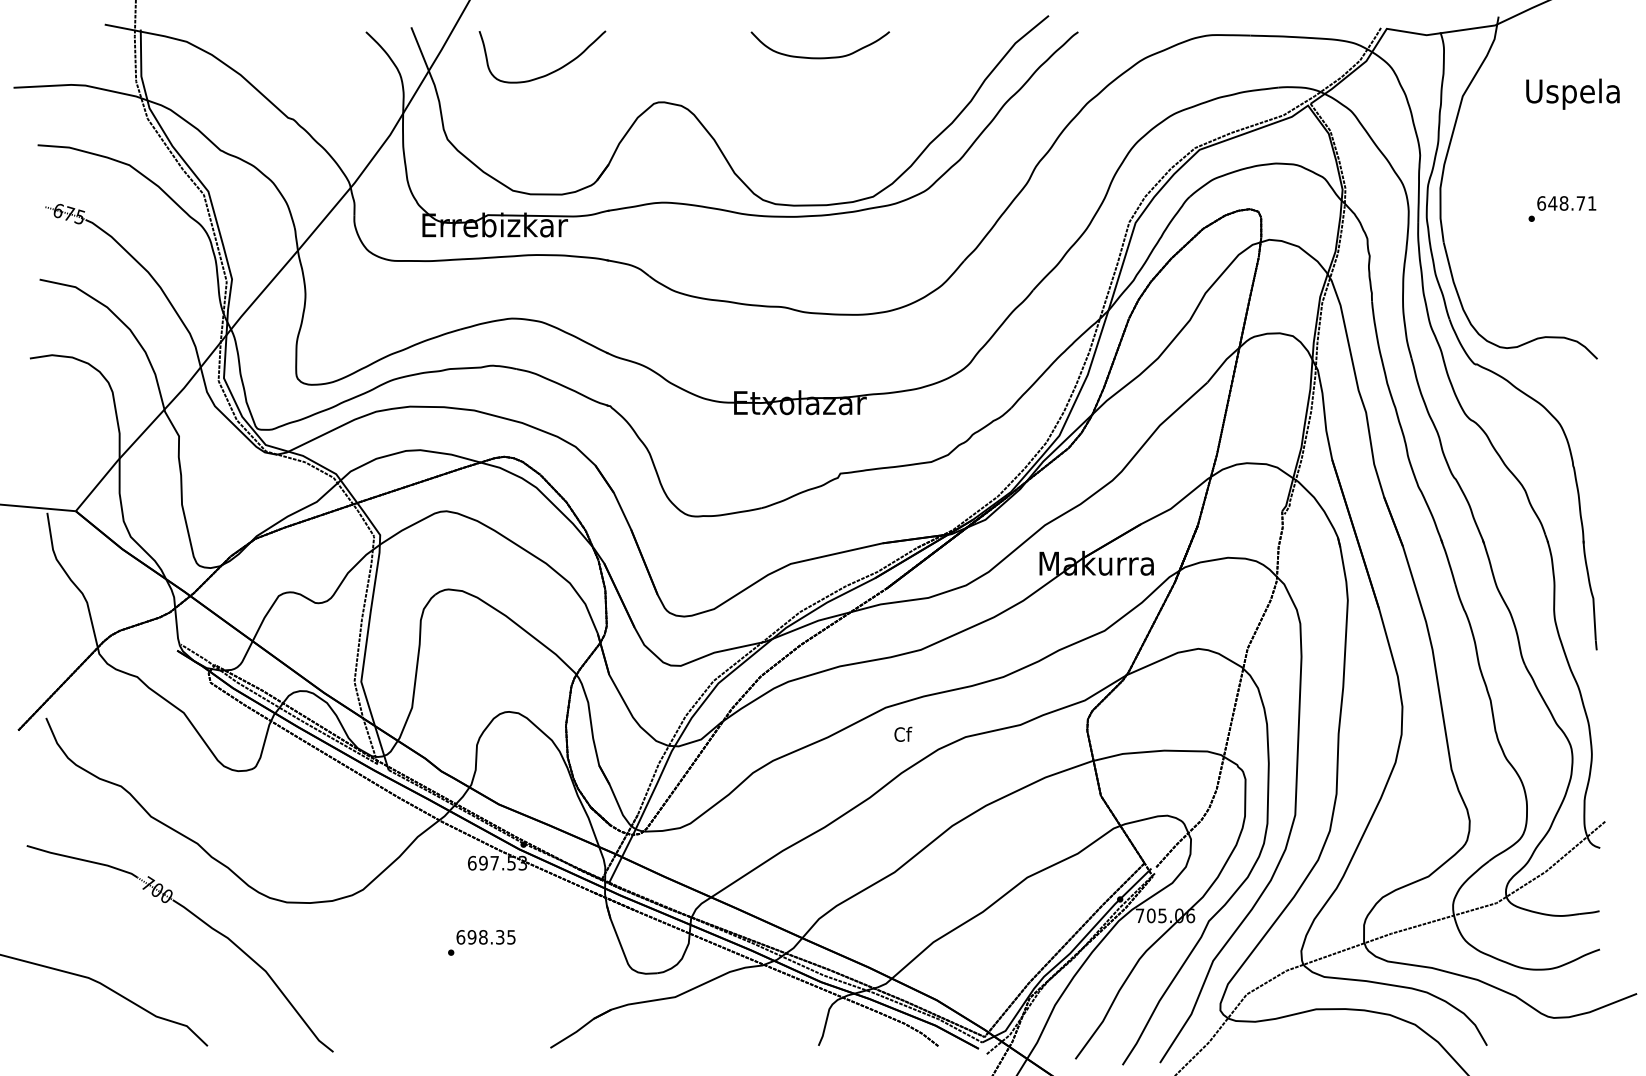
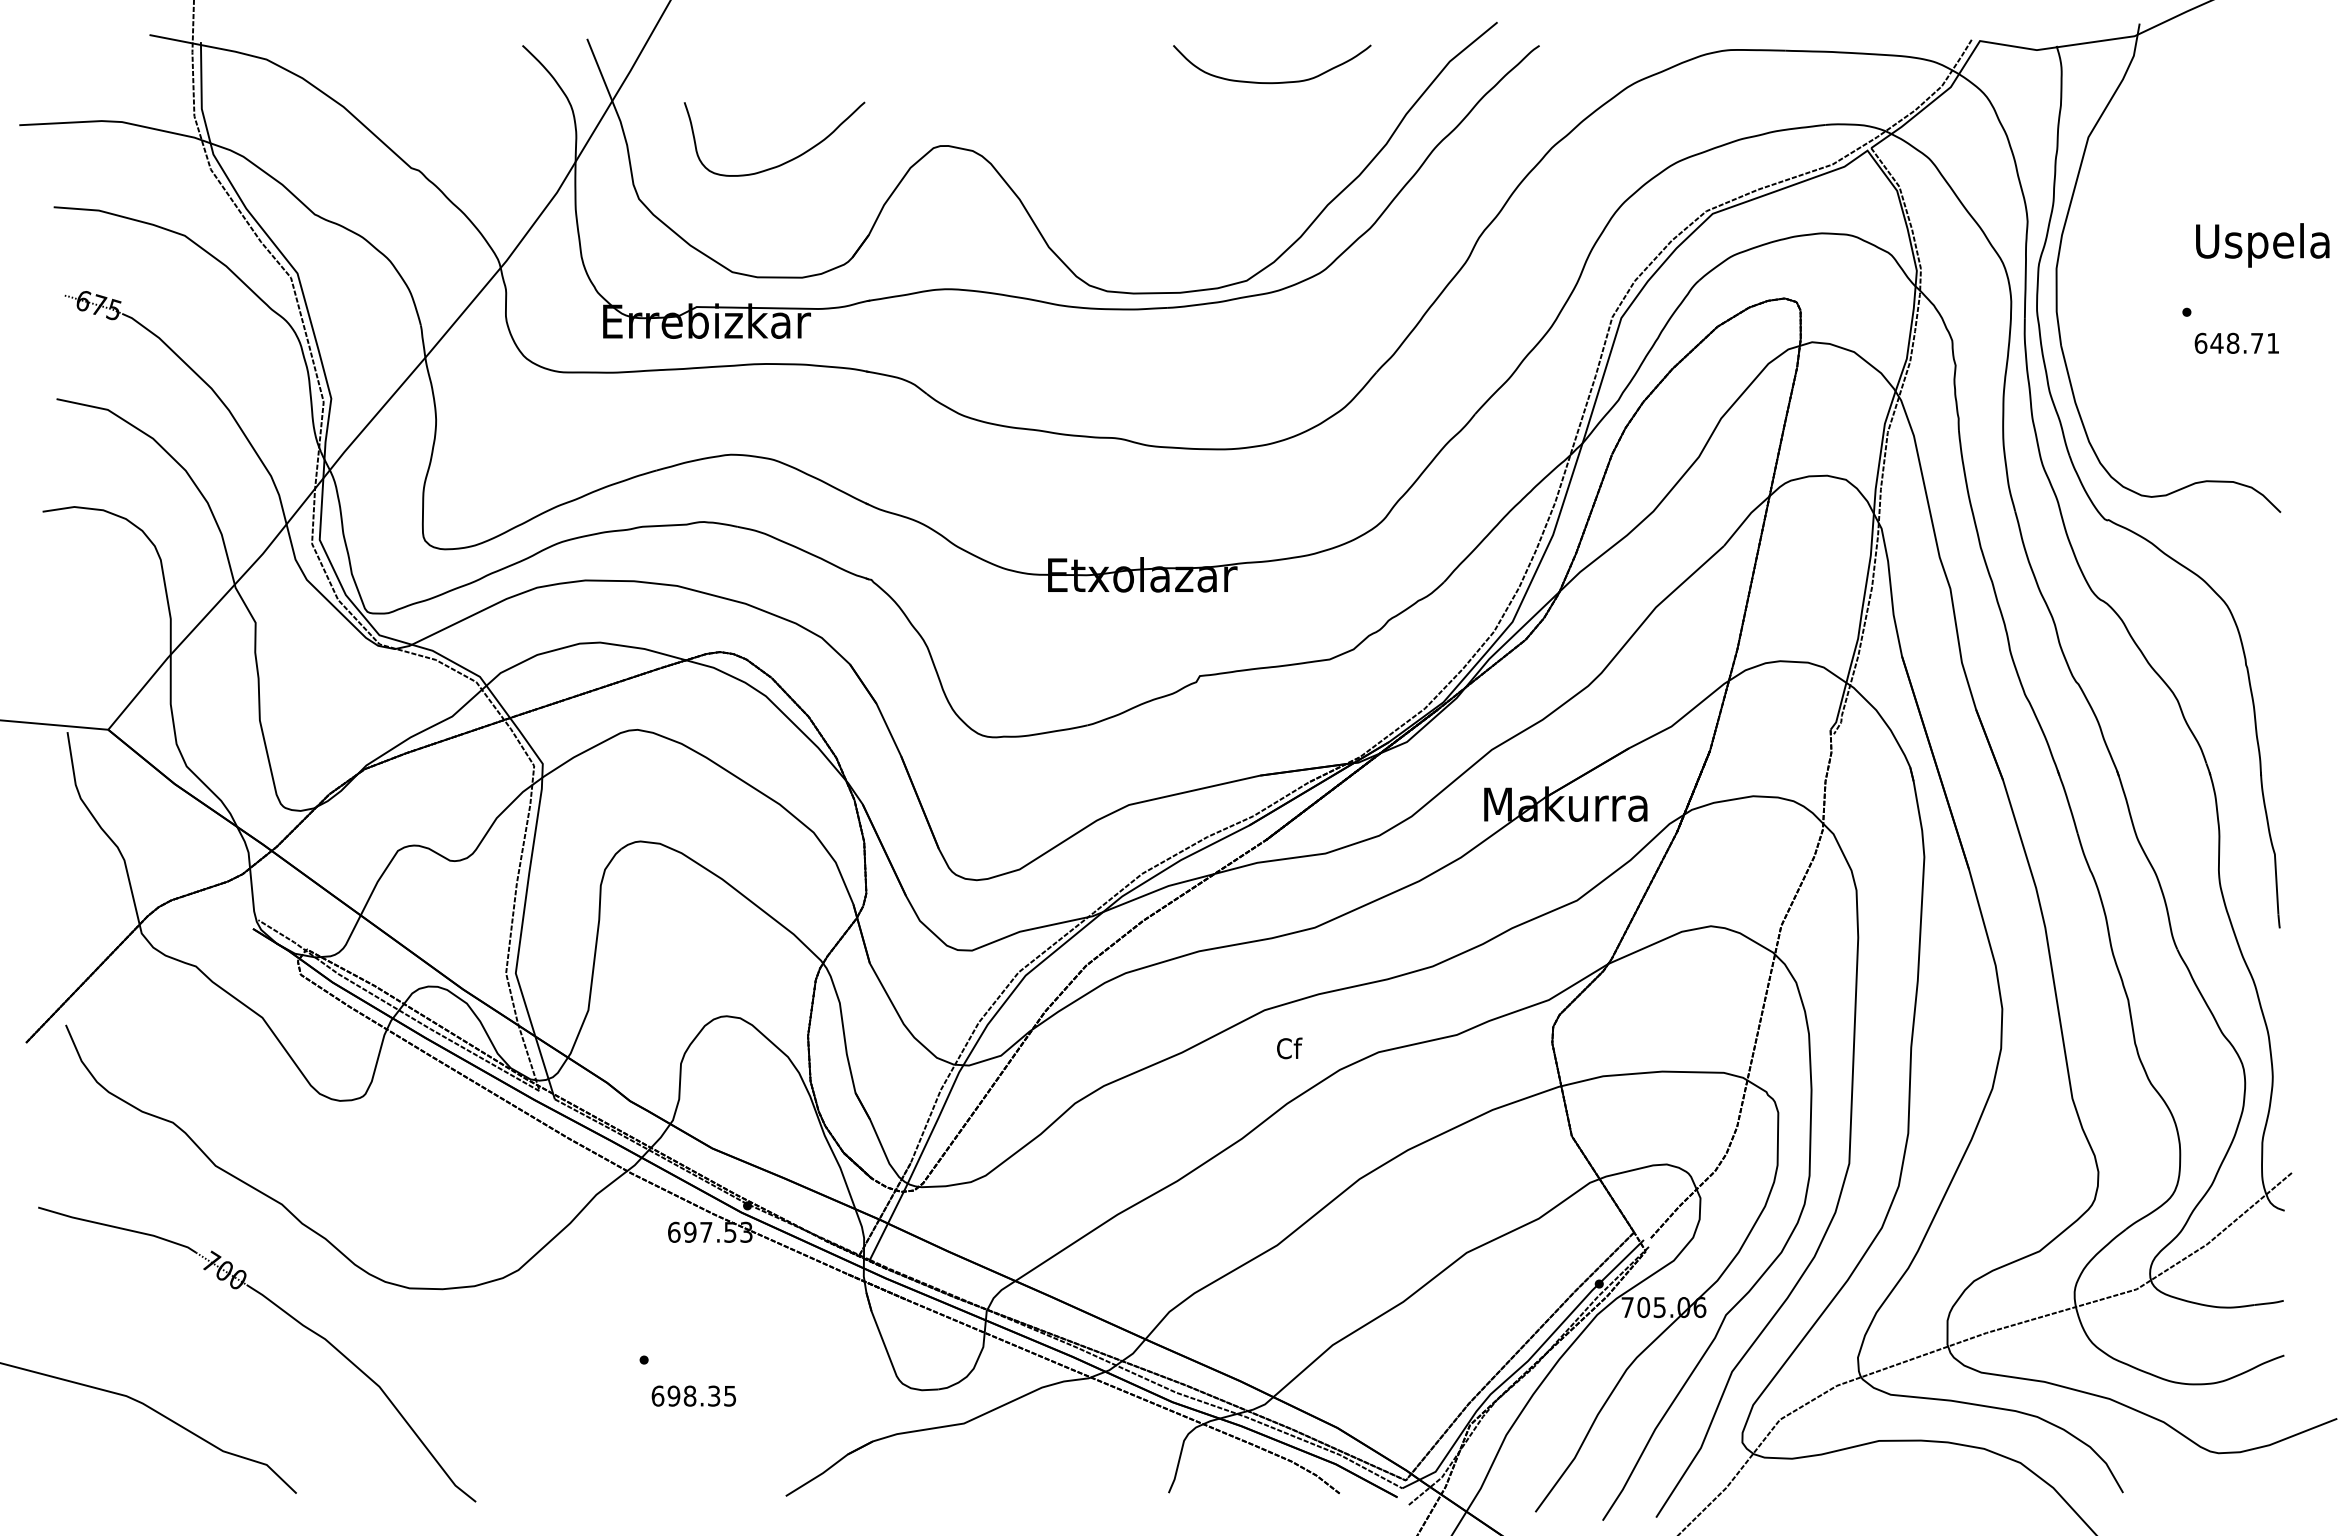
curve: (820, 57) -> (1272, 82), moved
curve: (550, 72) -> (786, 161), moved
text: (1572, 94) -> (2262, 245), moved
text: (1566, 202) -> (2236, 342), moved
text: (485, 936) -> (693, 1395), moved

